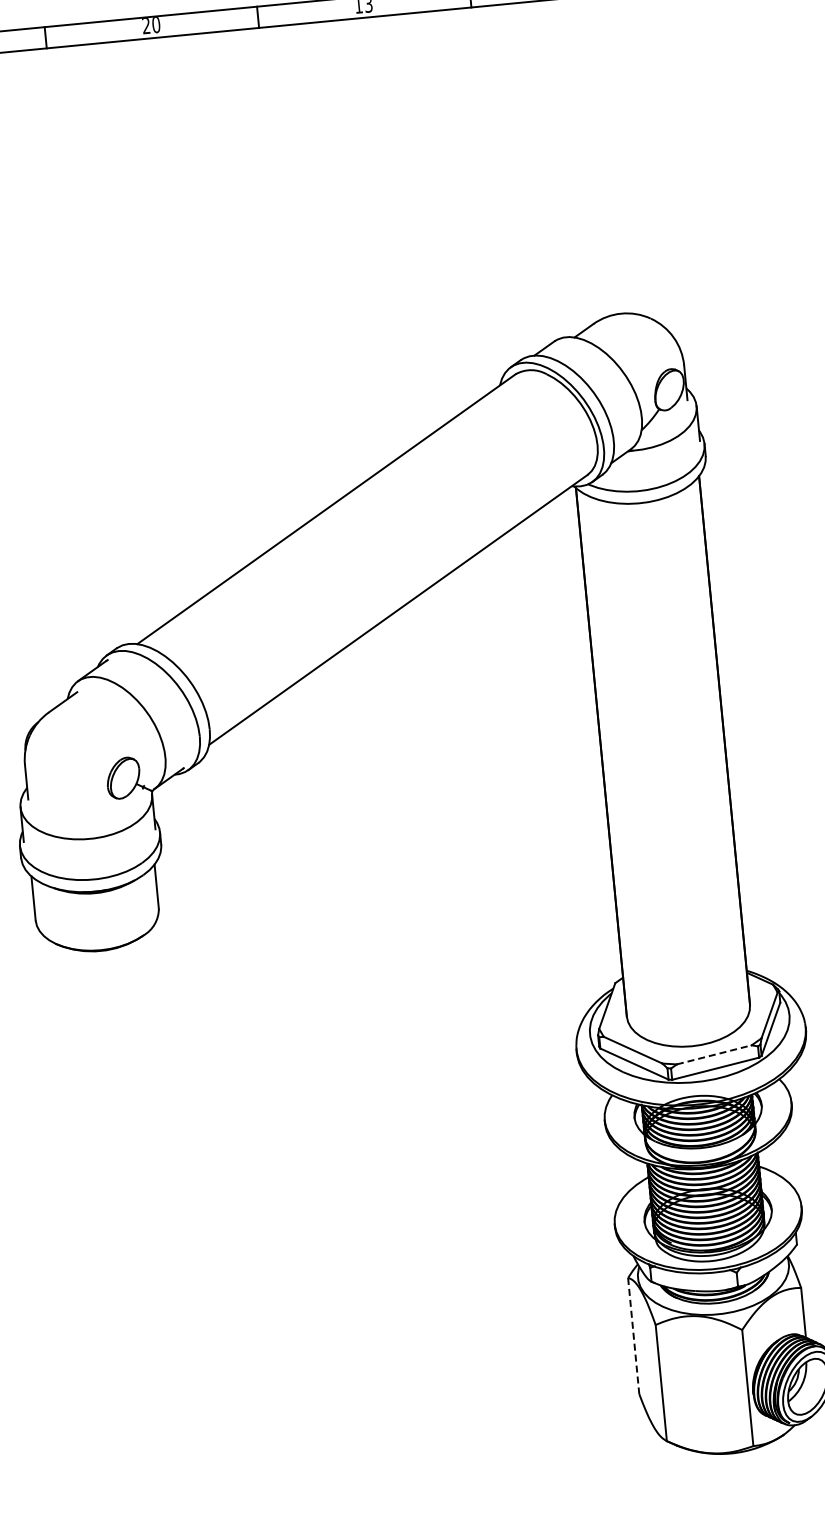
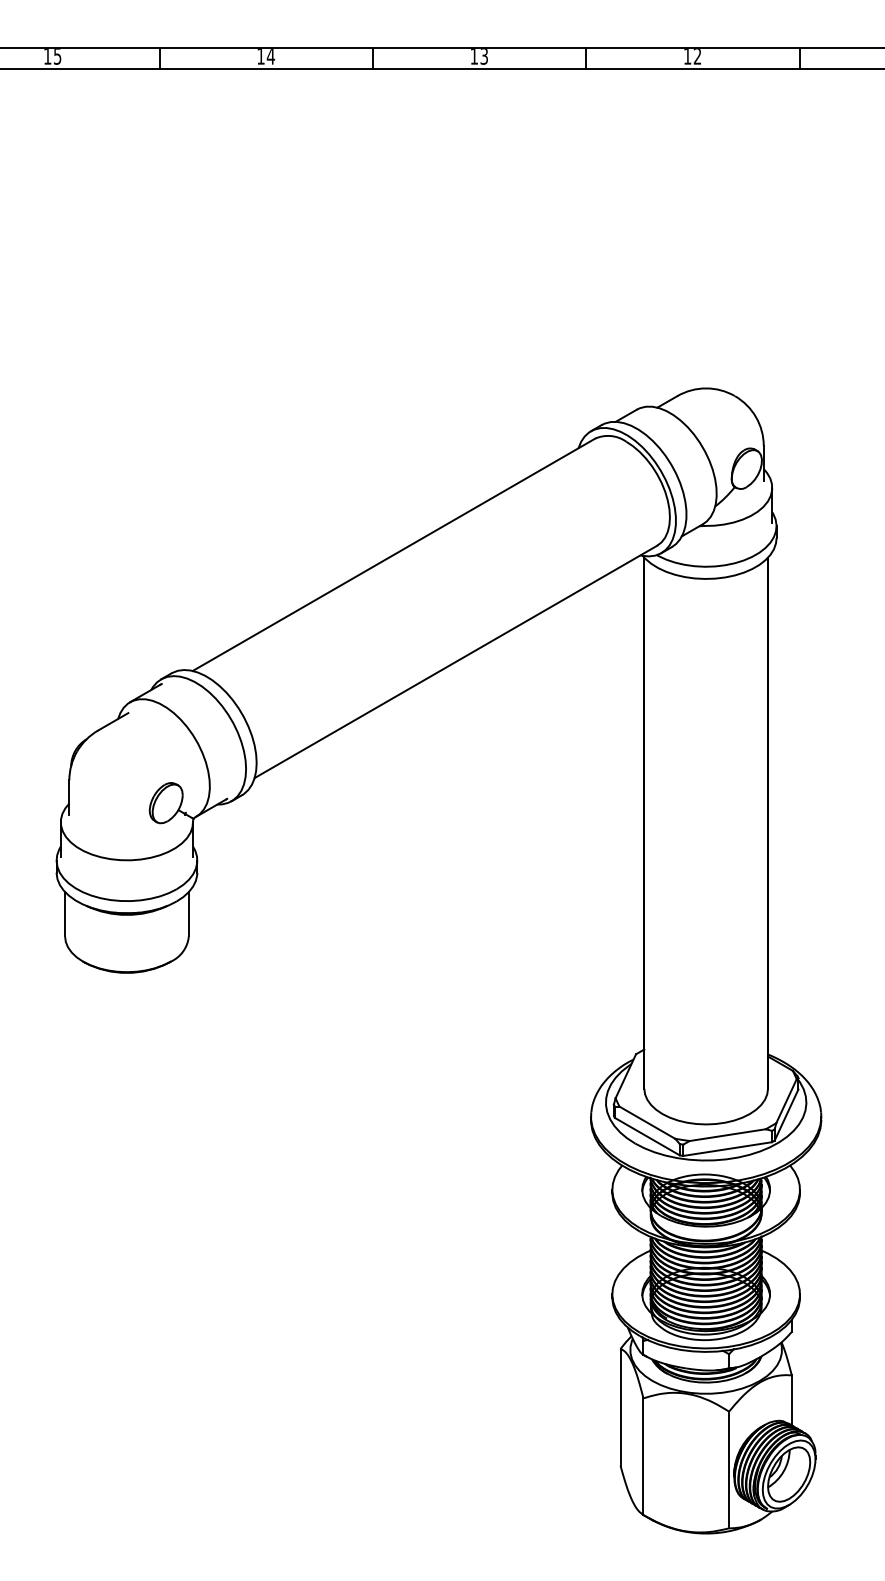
text: (151, 25) -> (266, 56), 20 -> 14
line: (714, 1055) -> (727, 1135), dashed -> solid
line: (633, 1336) -> (620, 1407), dashed -> solid

